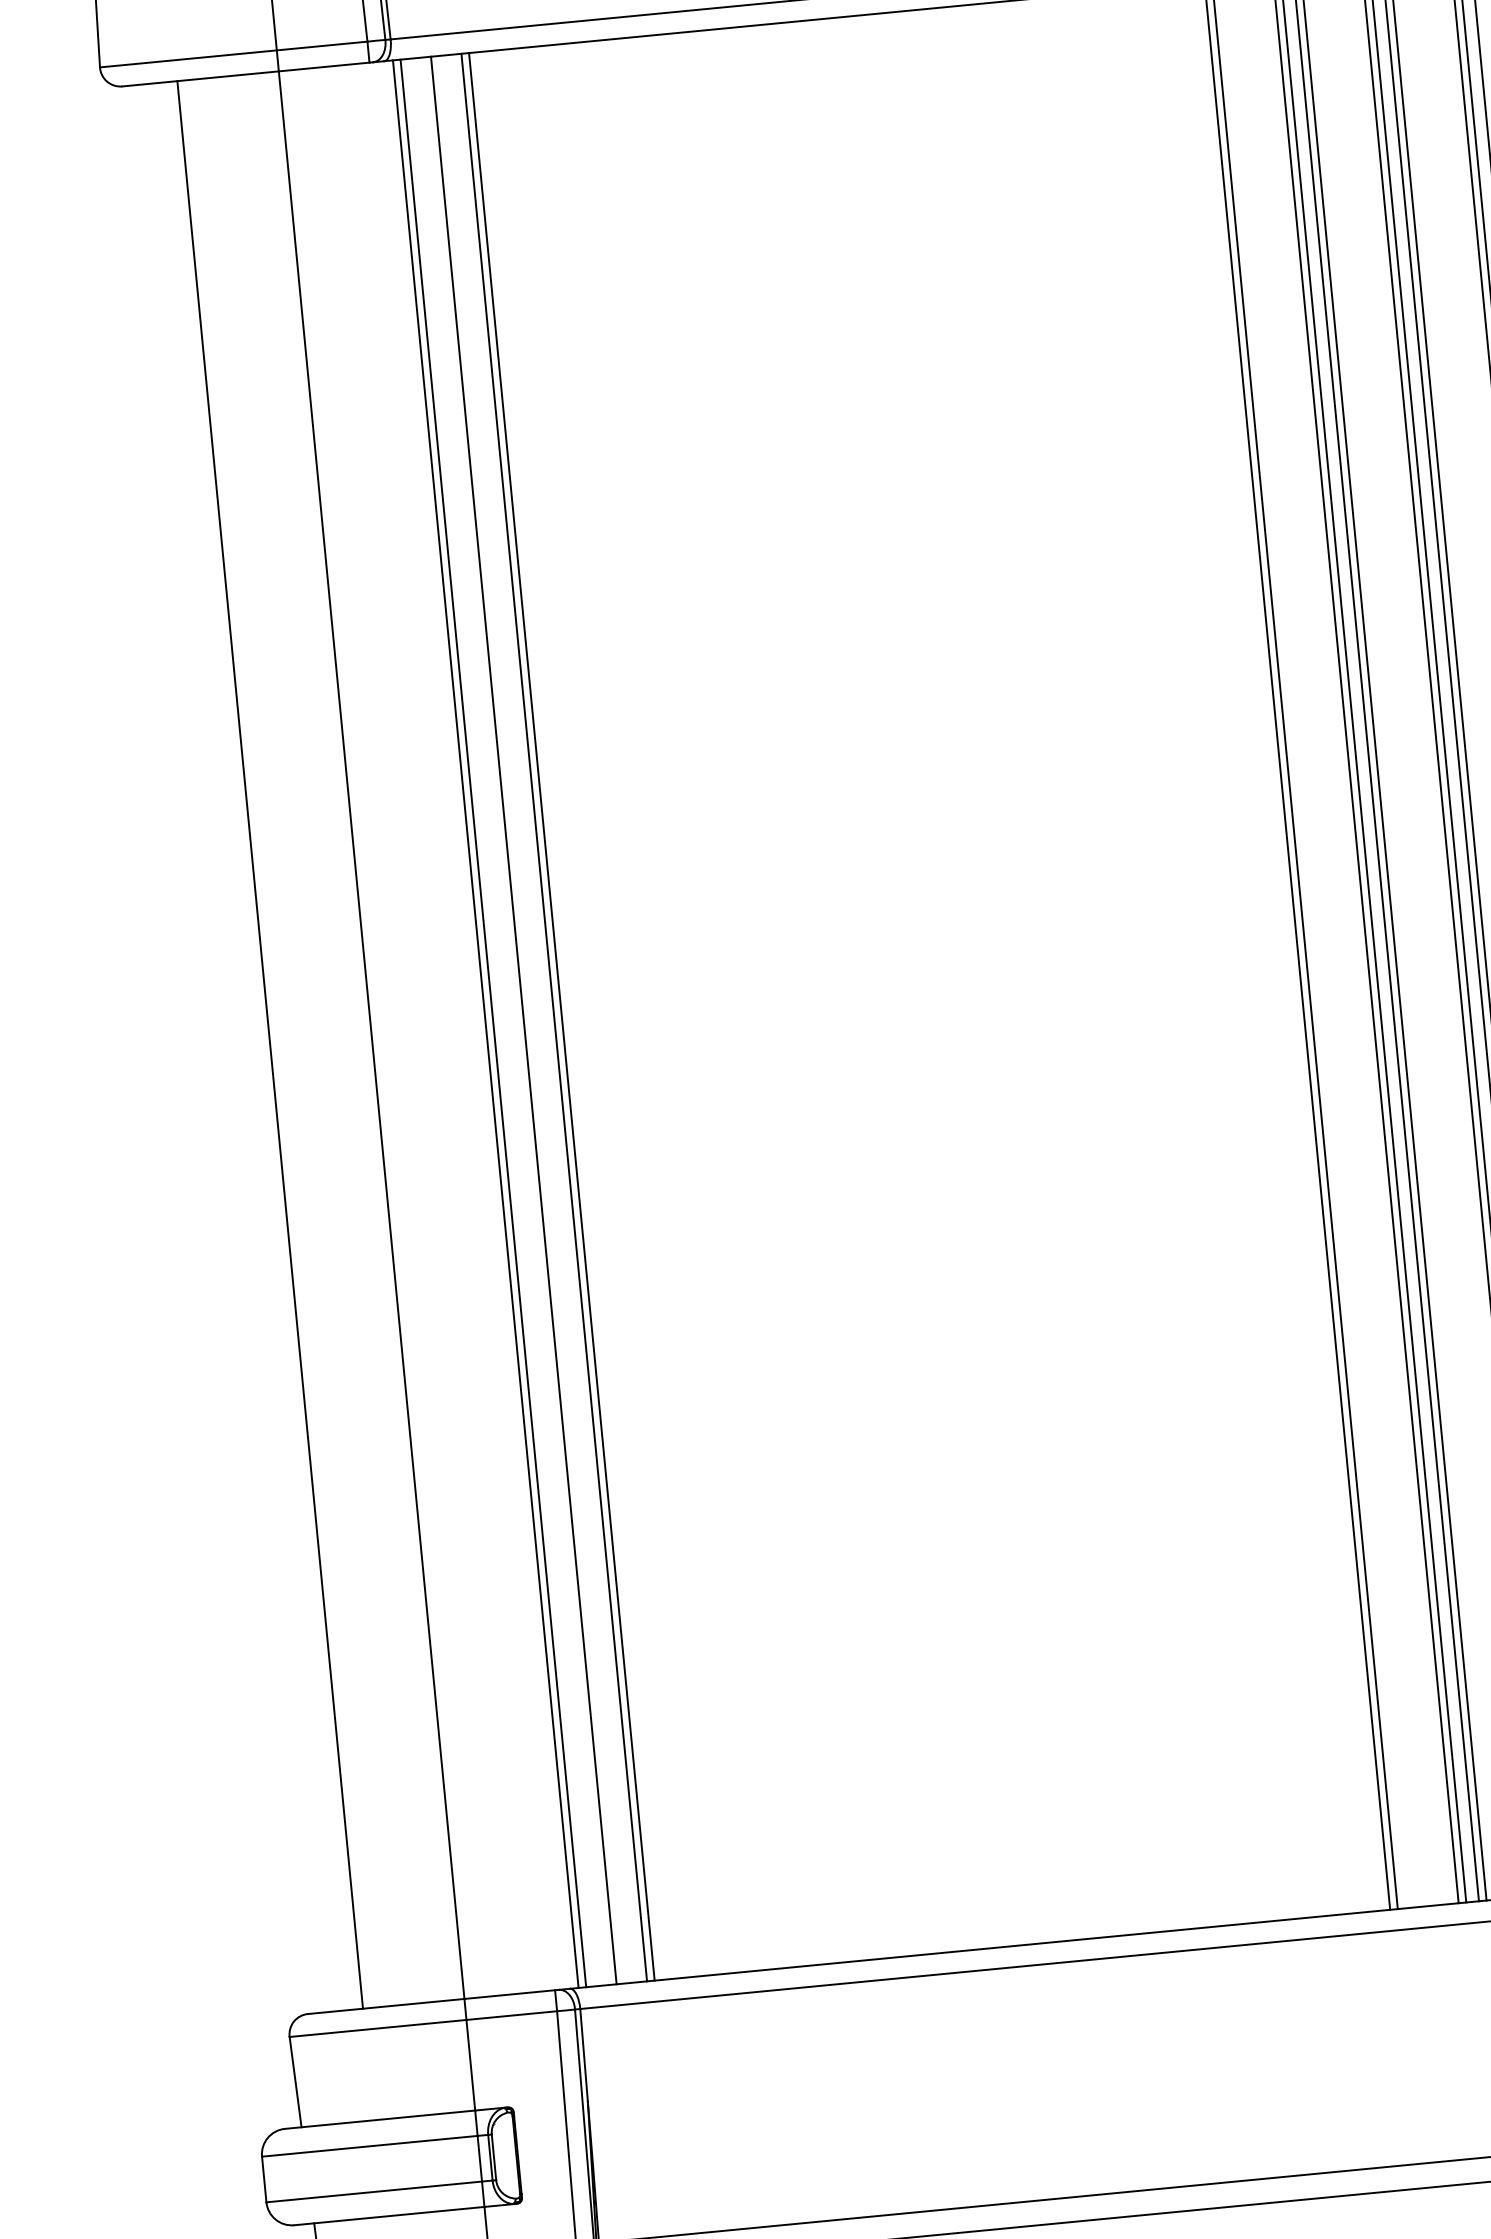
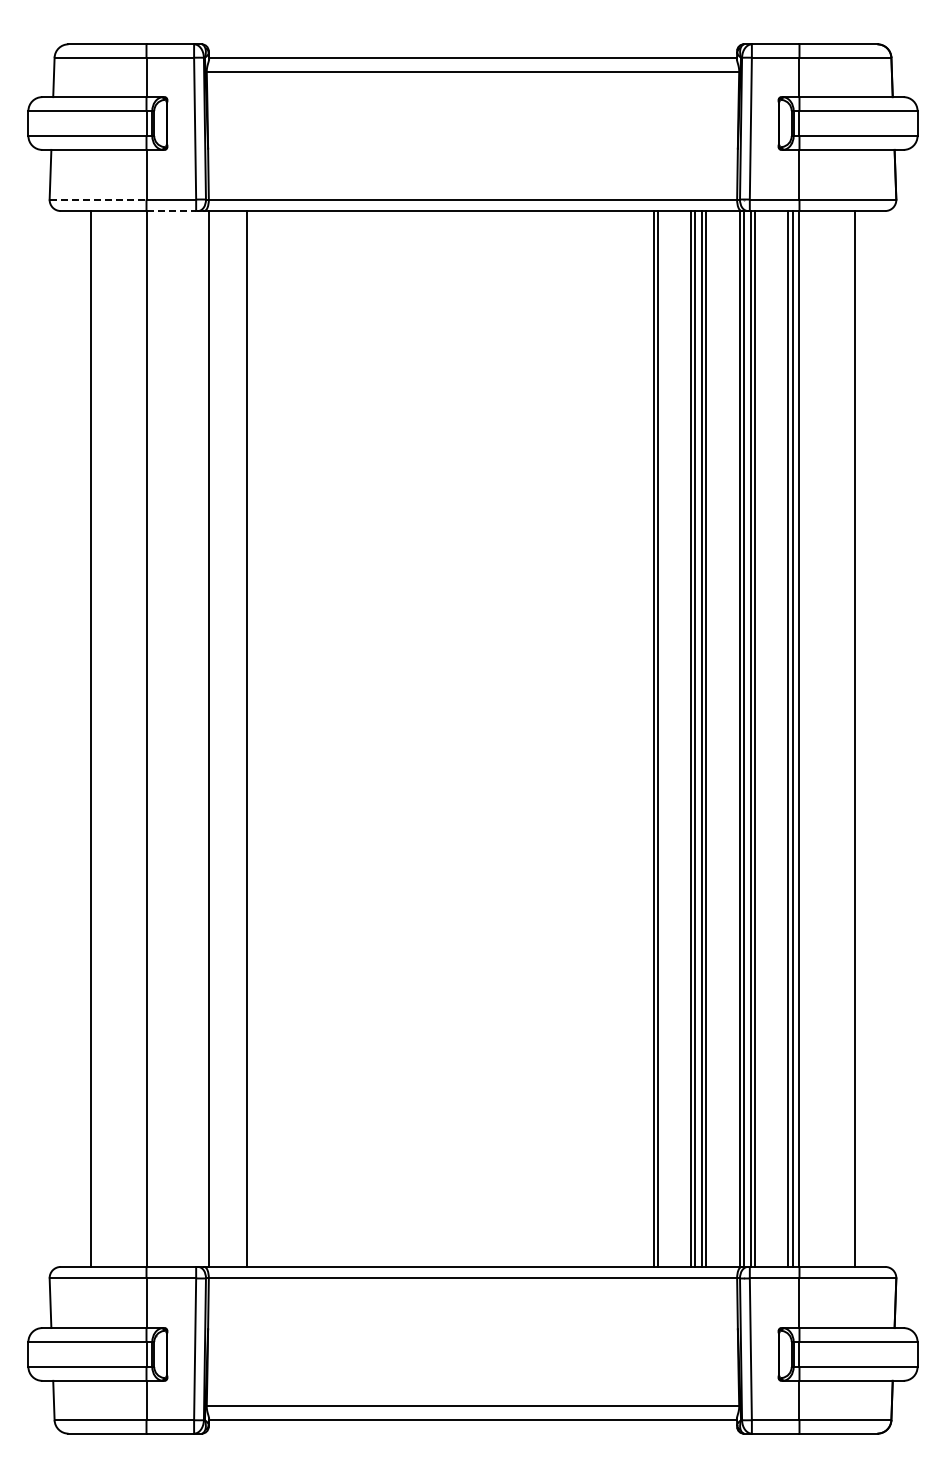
line: (189, 58) -> (98, 199), solid -> dashed
line: (324, 67) -> (171, 211), solid -> dashed
line: (561, 1015) -> (250, 738), removed
line: (523, 1019) -> (229, 738), removed
line: (493, 1022) -> (213, 738), removed

